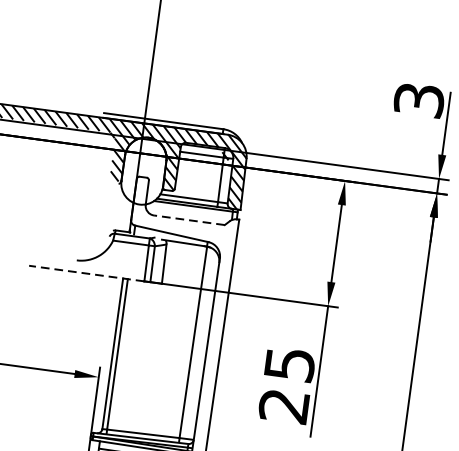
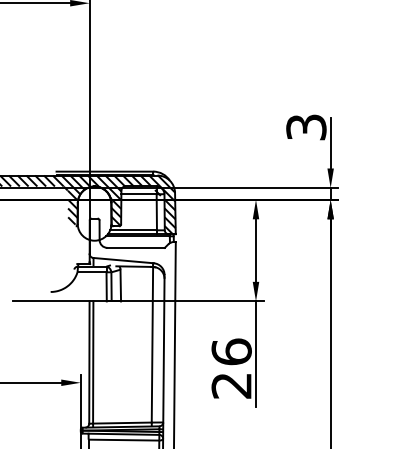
line: (189, 219) -> (136, 247), dashed -> solid
line: (87, 273) -> (60, 301), dashed -> solid
text: (289, 363) -> (231, 351), 25 -> 26

